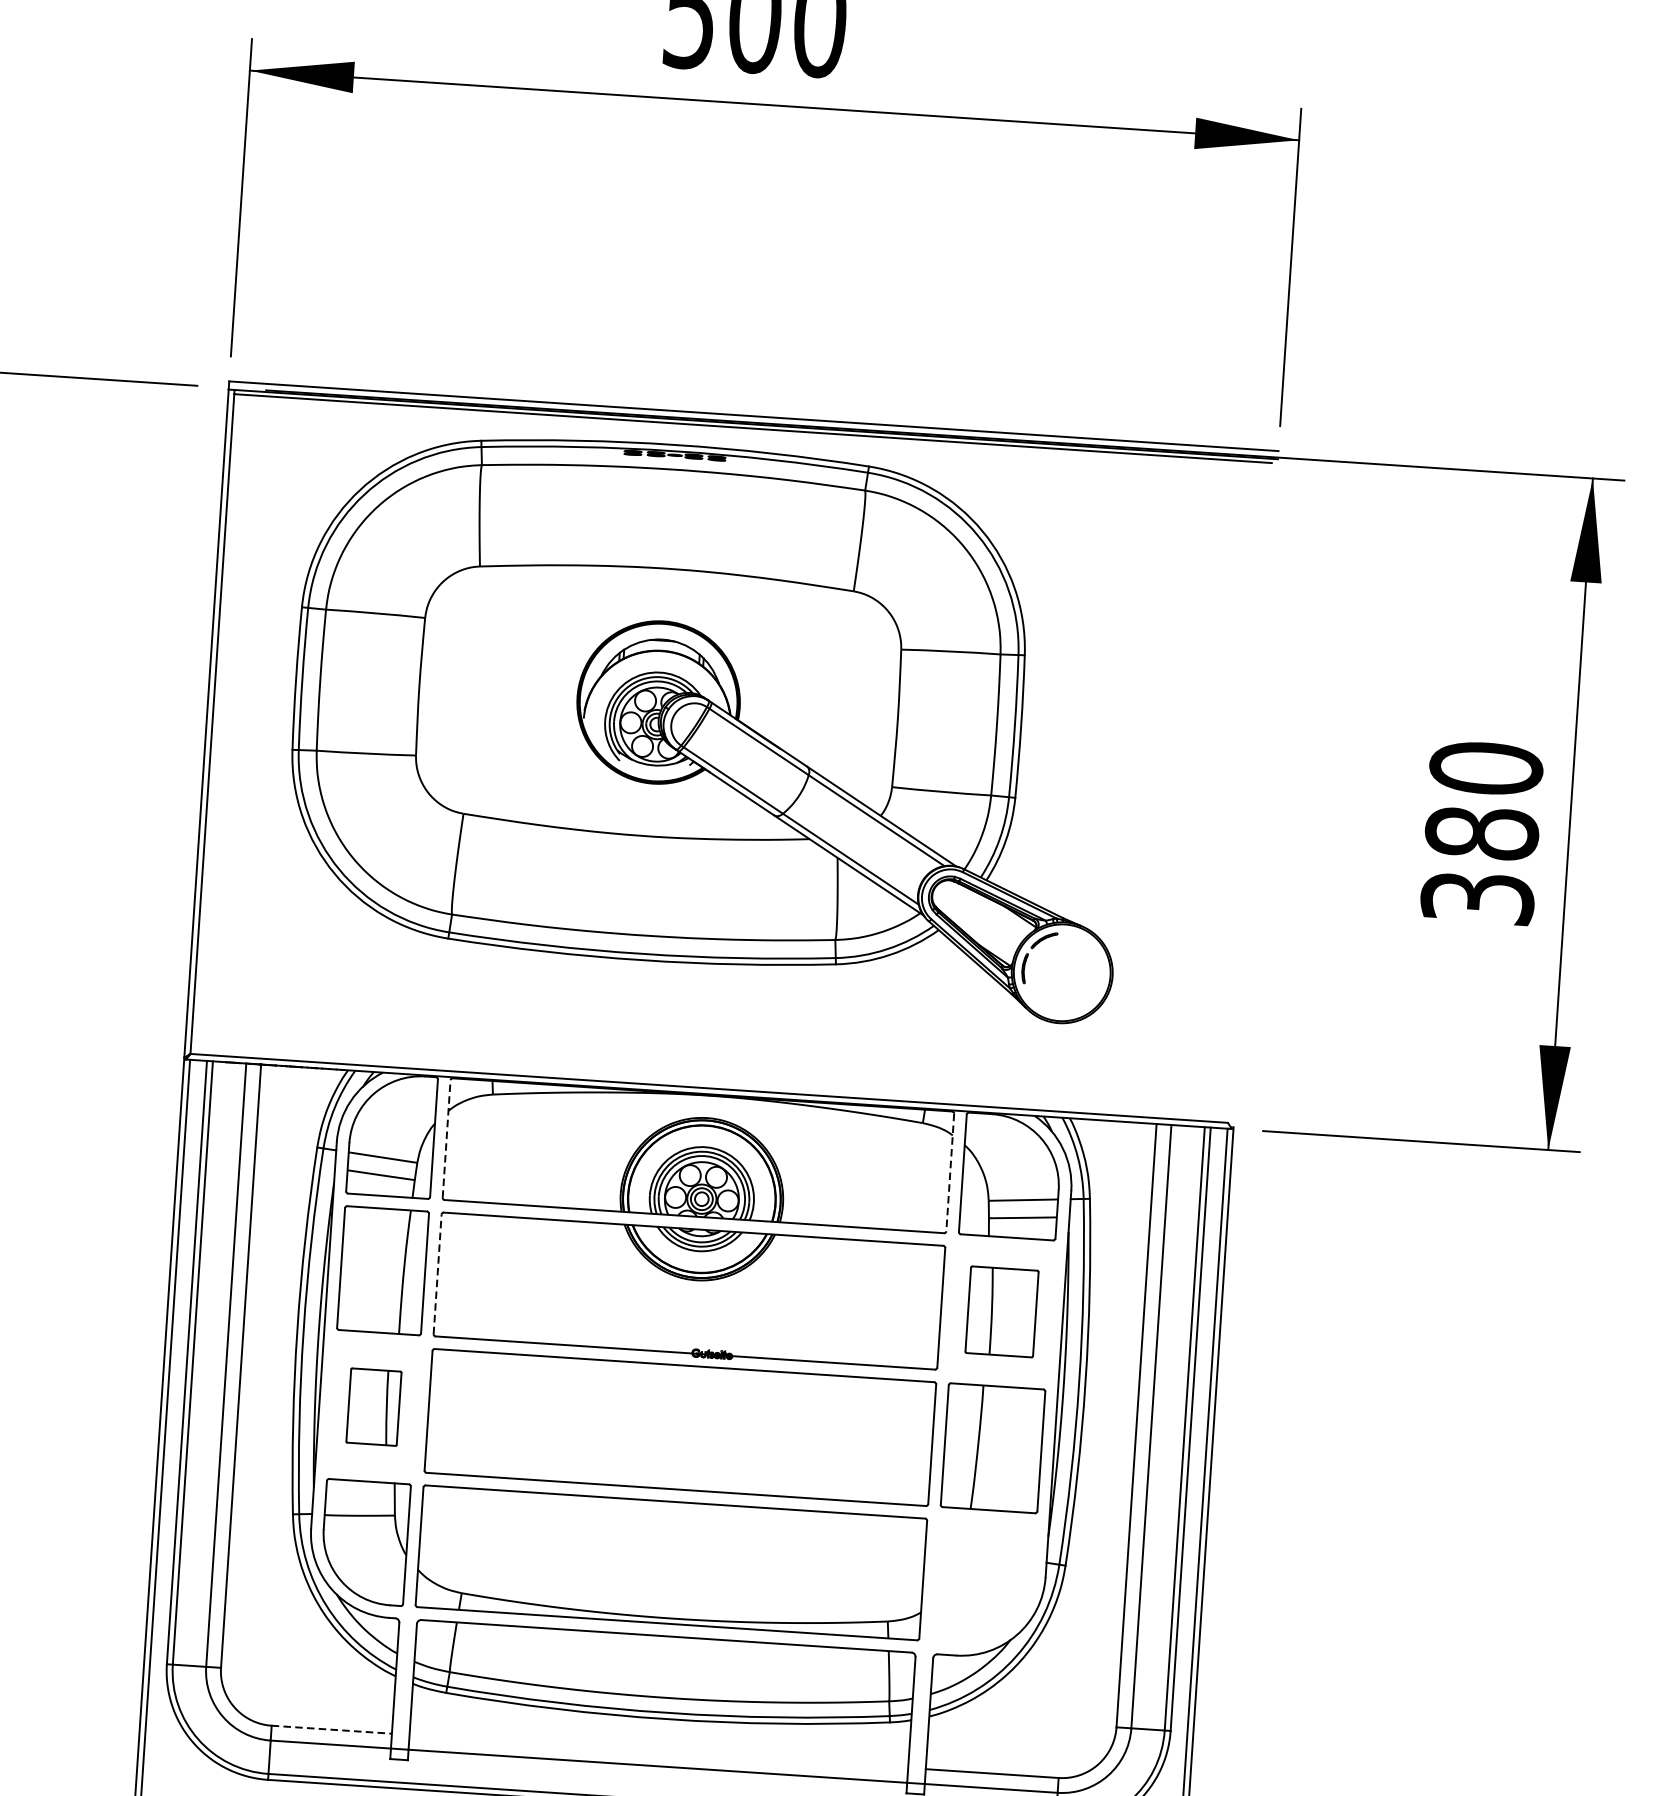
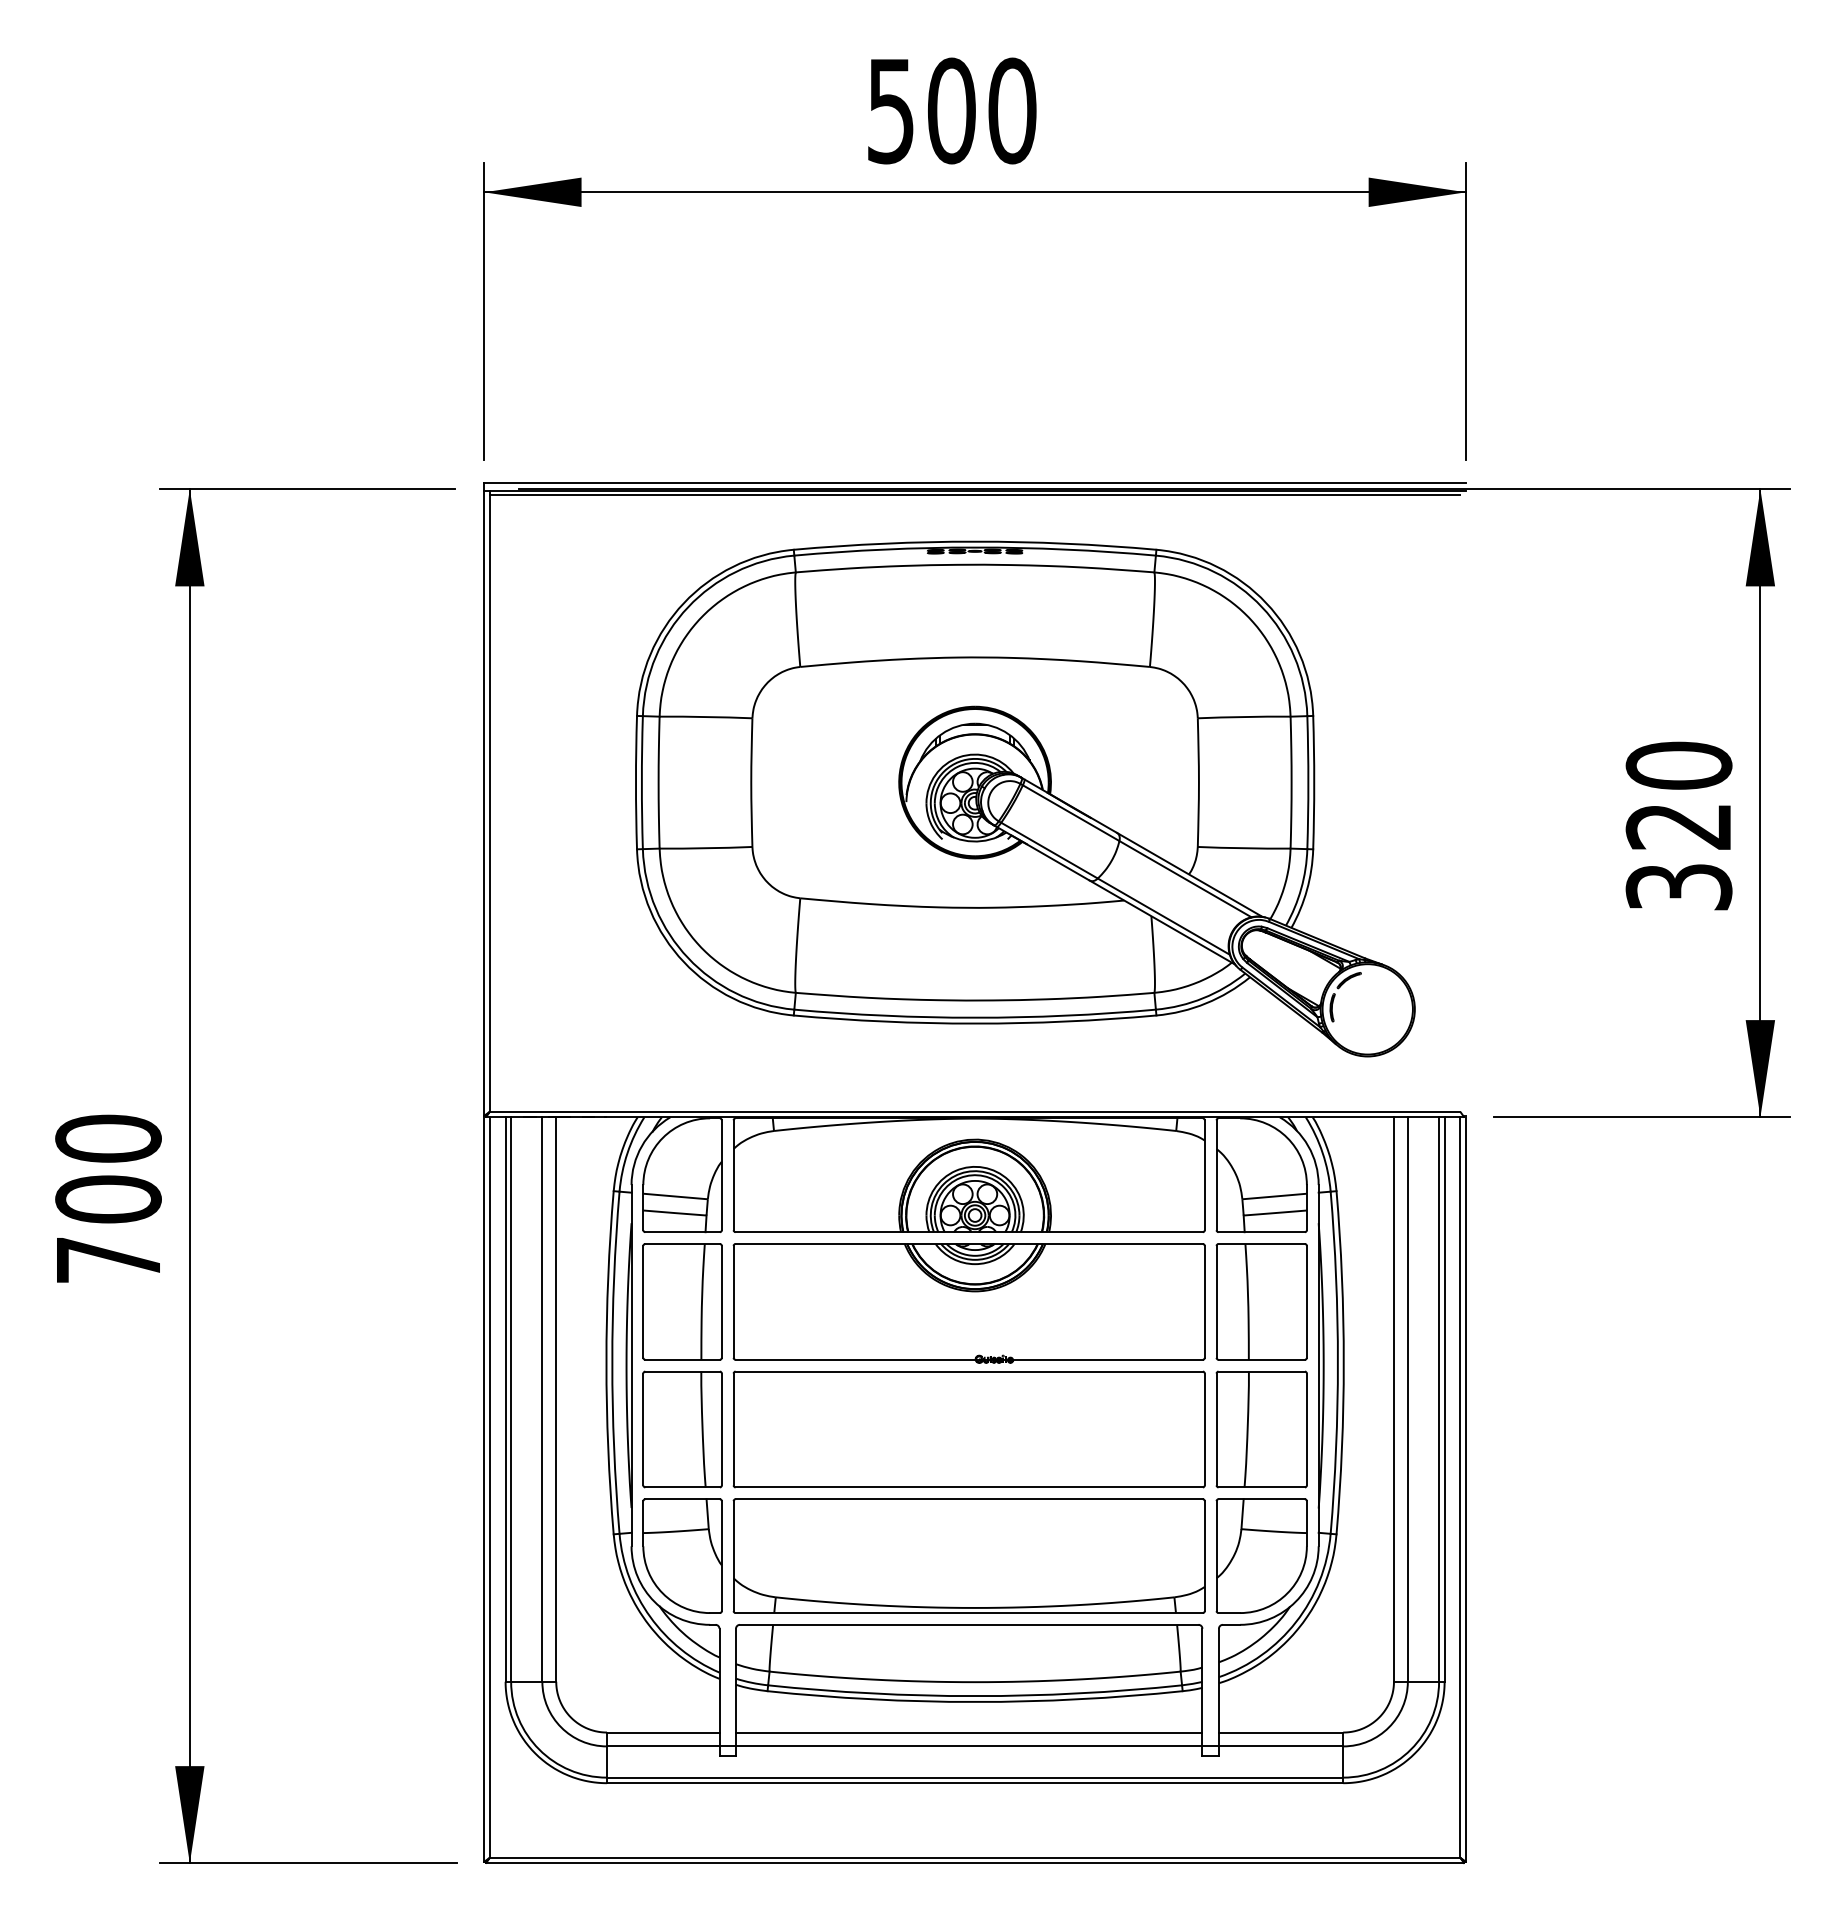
part: (711, 723) -> (1025, 798), moved
text: (1481, 833) -> (1678, 826), 380 -> 320
line: (446, 1139) -> (733, 1175), dashed -> solid
line: (949, 1172) -> (1204, 1175), dashed -> solid
line: (437, 1273) -> (733, 1301), dashed -> solid
part: (1001, 1311) -> (1261, 1301), size x1.43
part: (373, 1407) -> (682, 1429), size x1.67
part: (983, 1582) -> (1261, 1555), added
line: (332, 1729) -> (663, 1732), dashed -> solid
line: (659, 1751) -> (969, 1732), added

